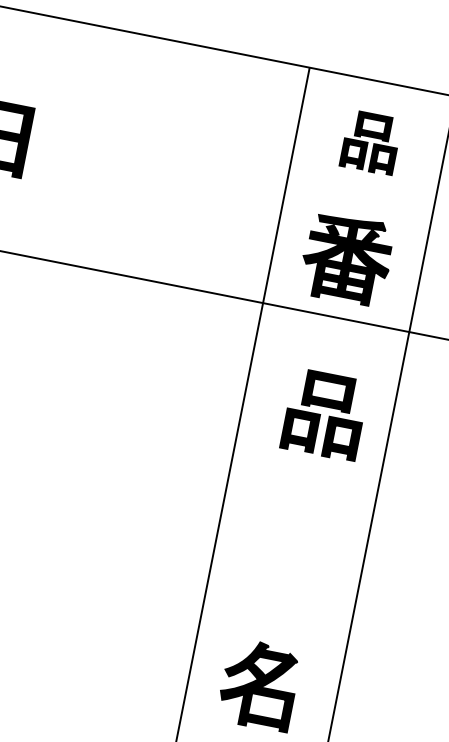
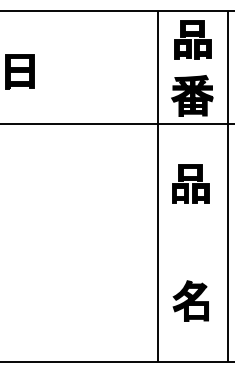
part: (370, 141) -> (192, 39), size x1.43
part: (324, 413) -> (190, 183), moved

